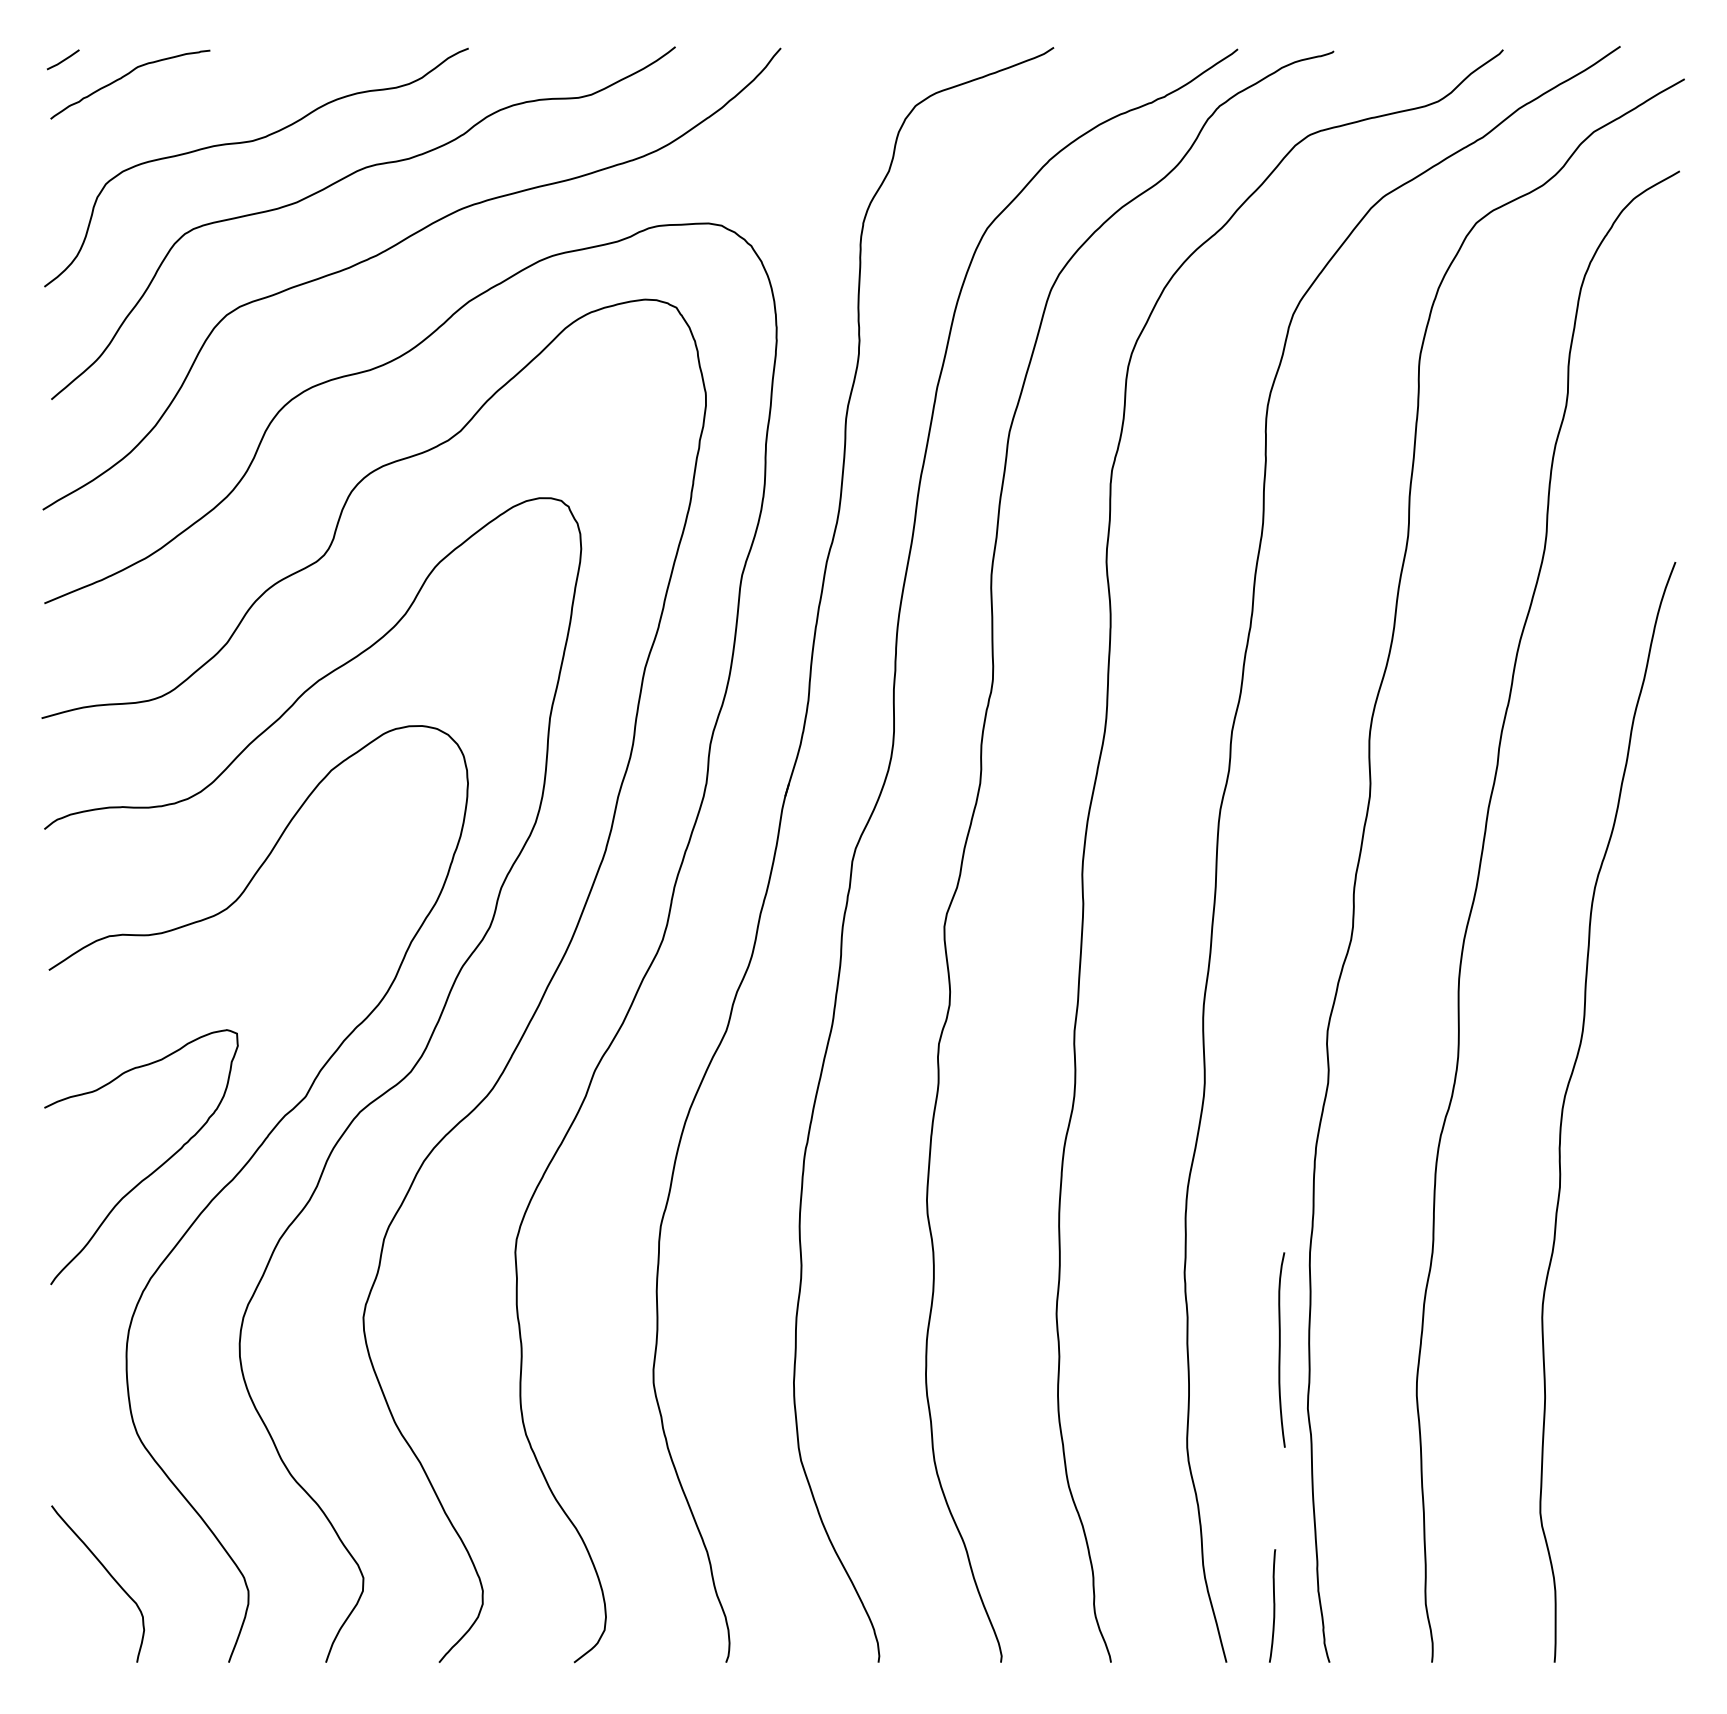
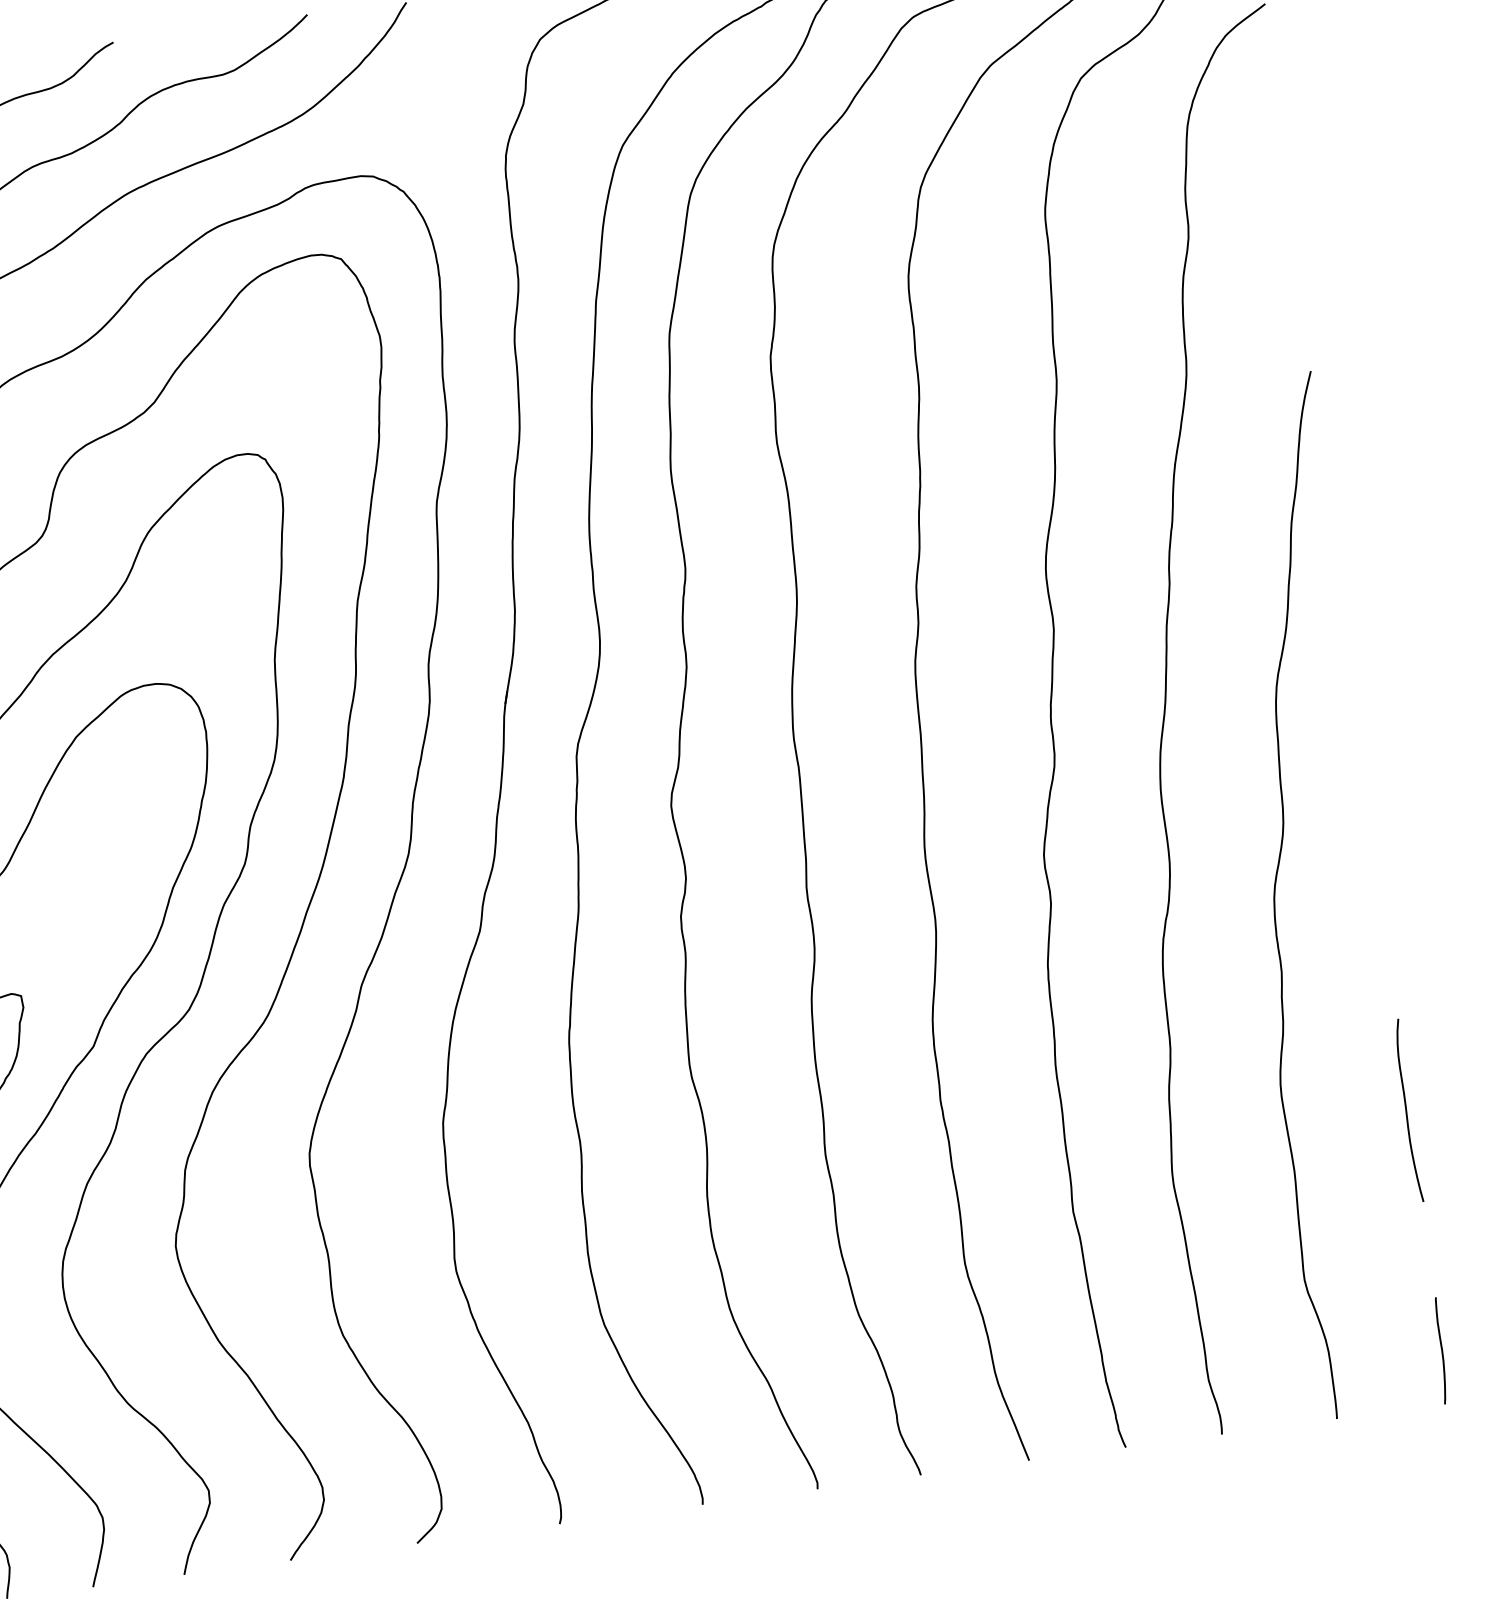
curve: (1280, 1349) -> (1406, 1110), moved
curve: (1273, 1605) -> (1441, 1350), moved

